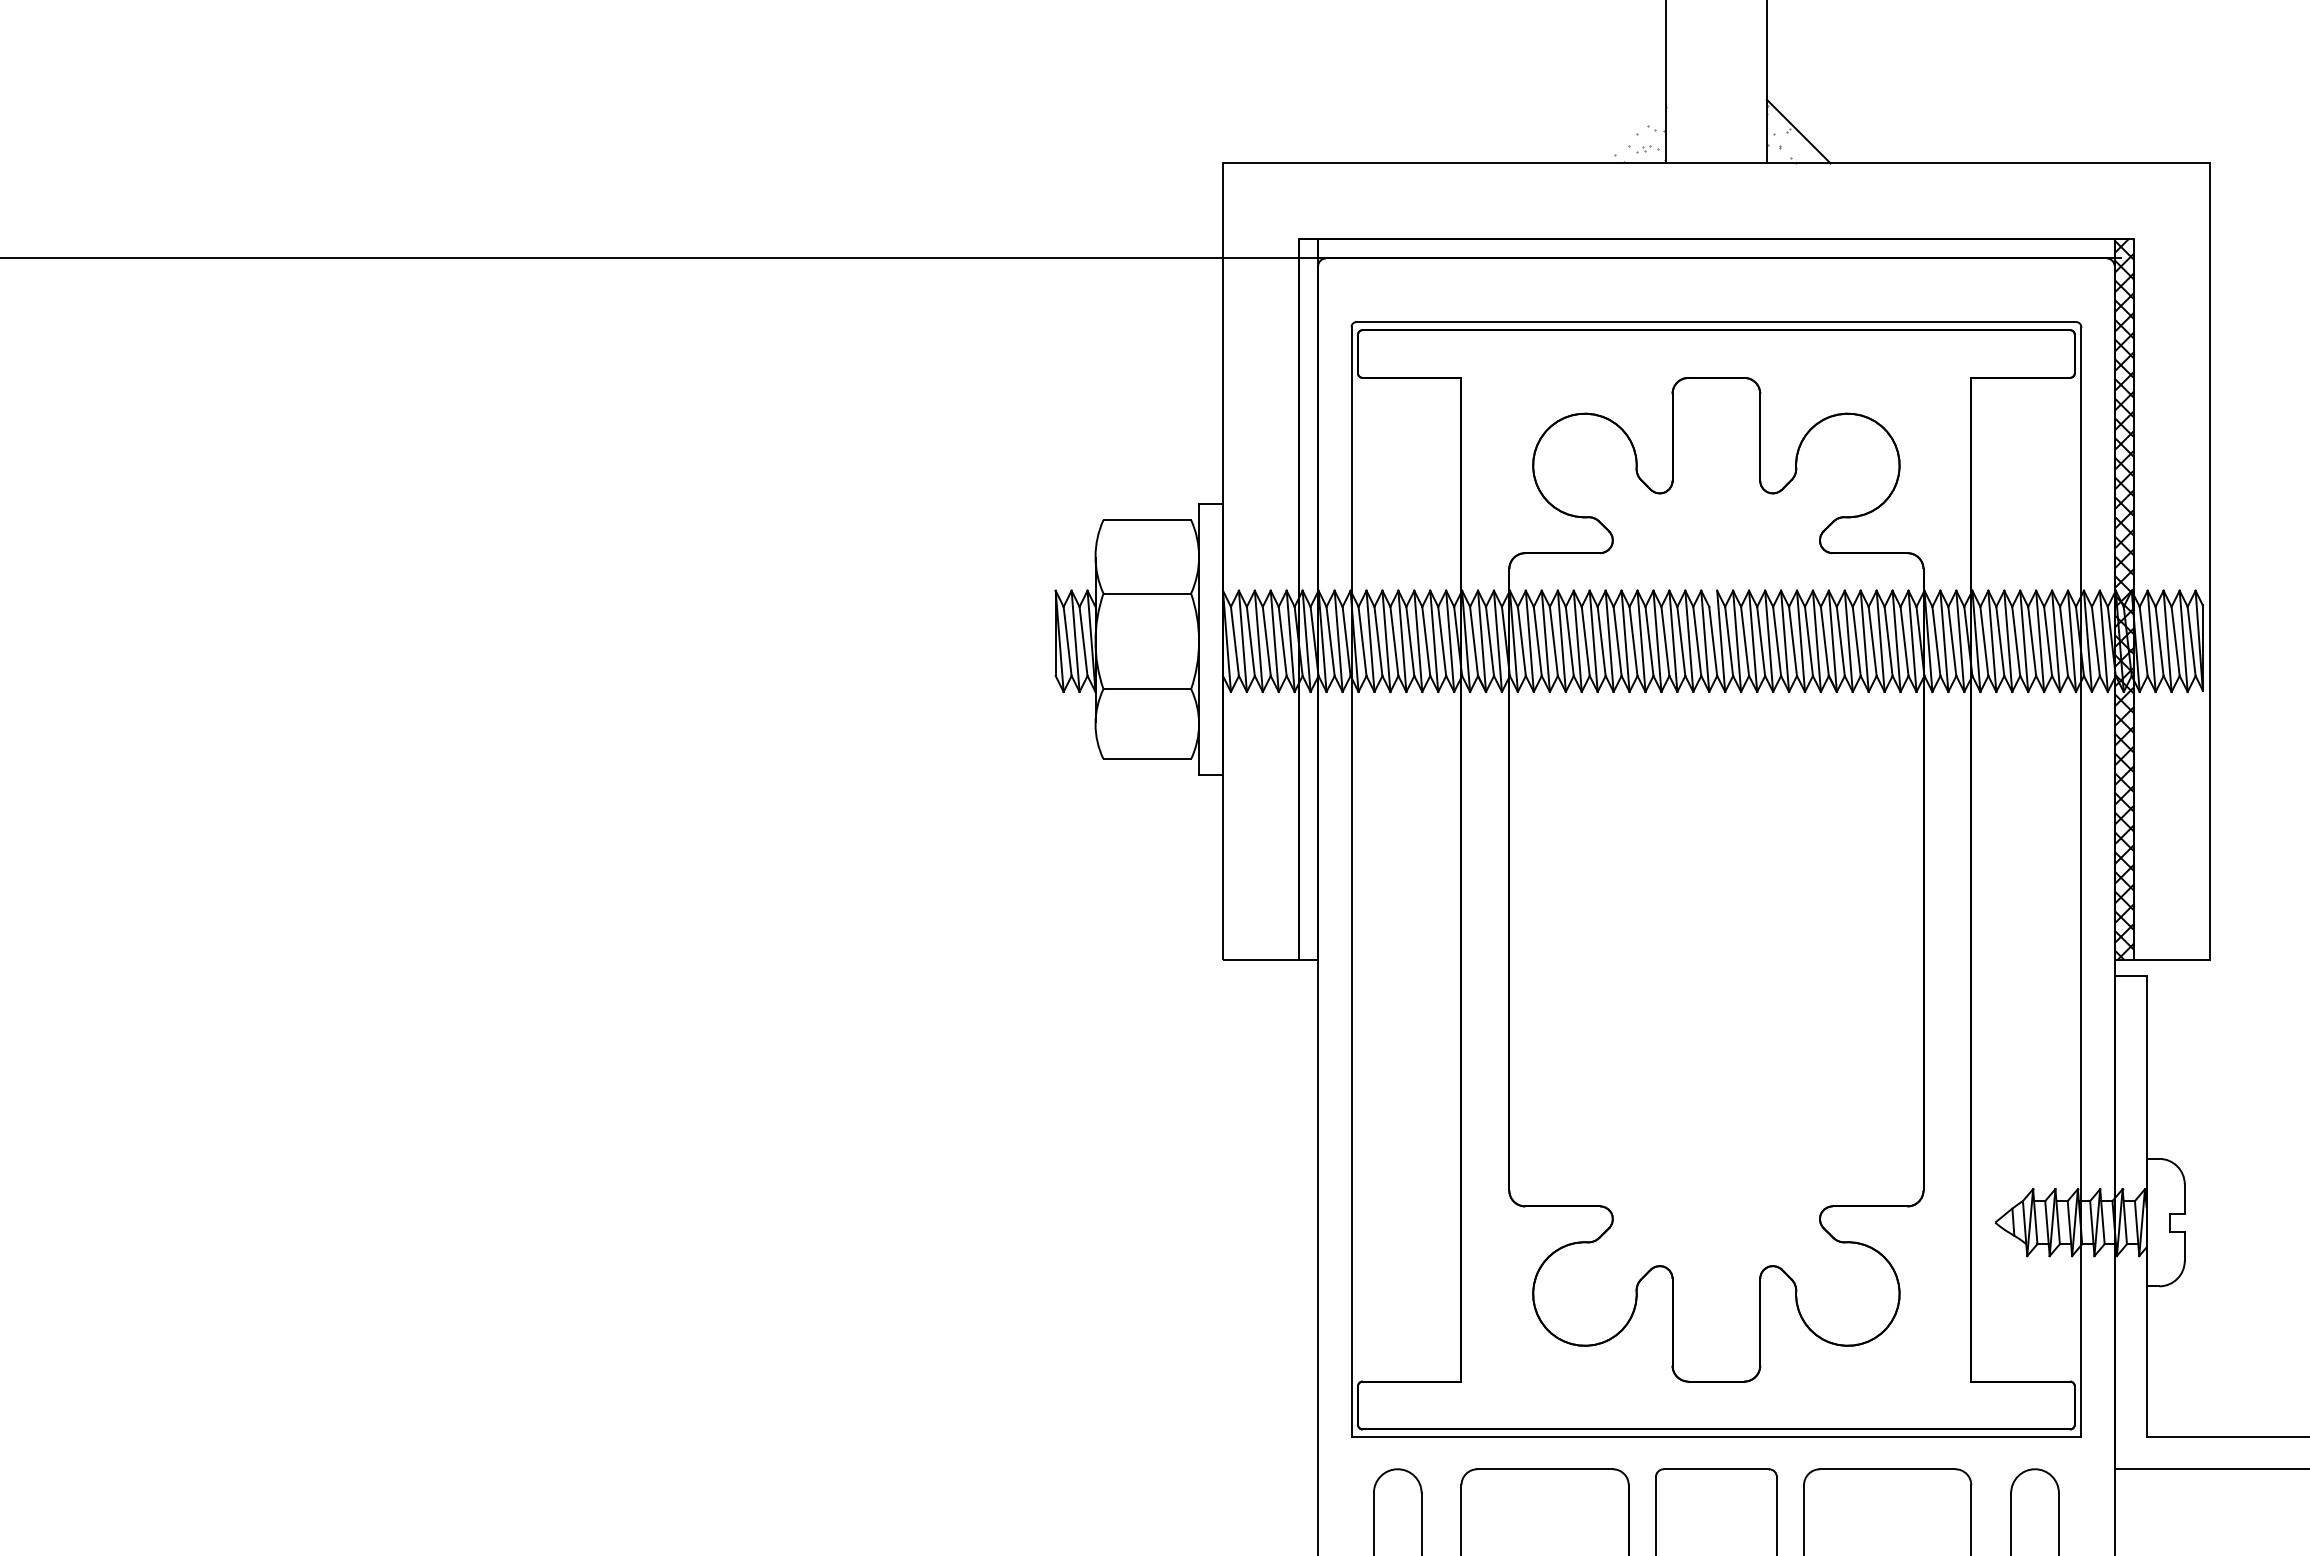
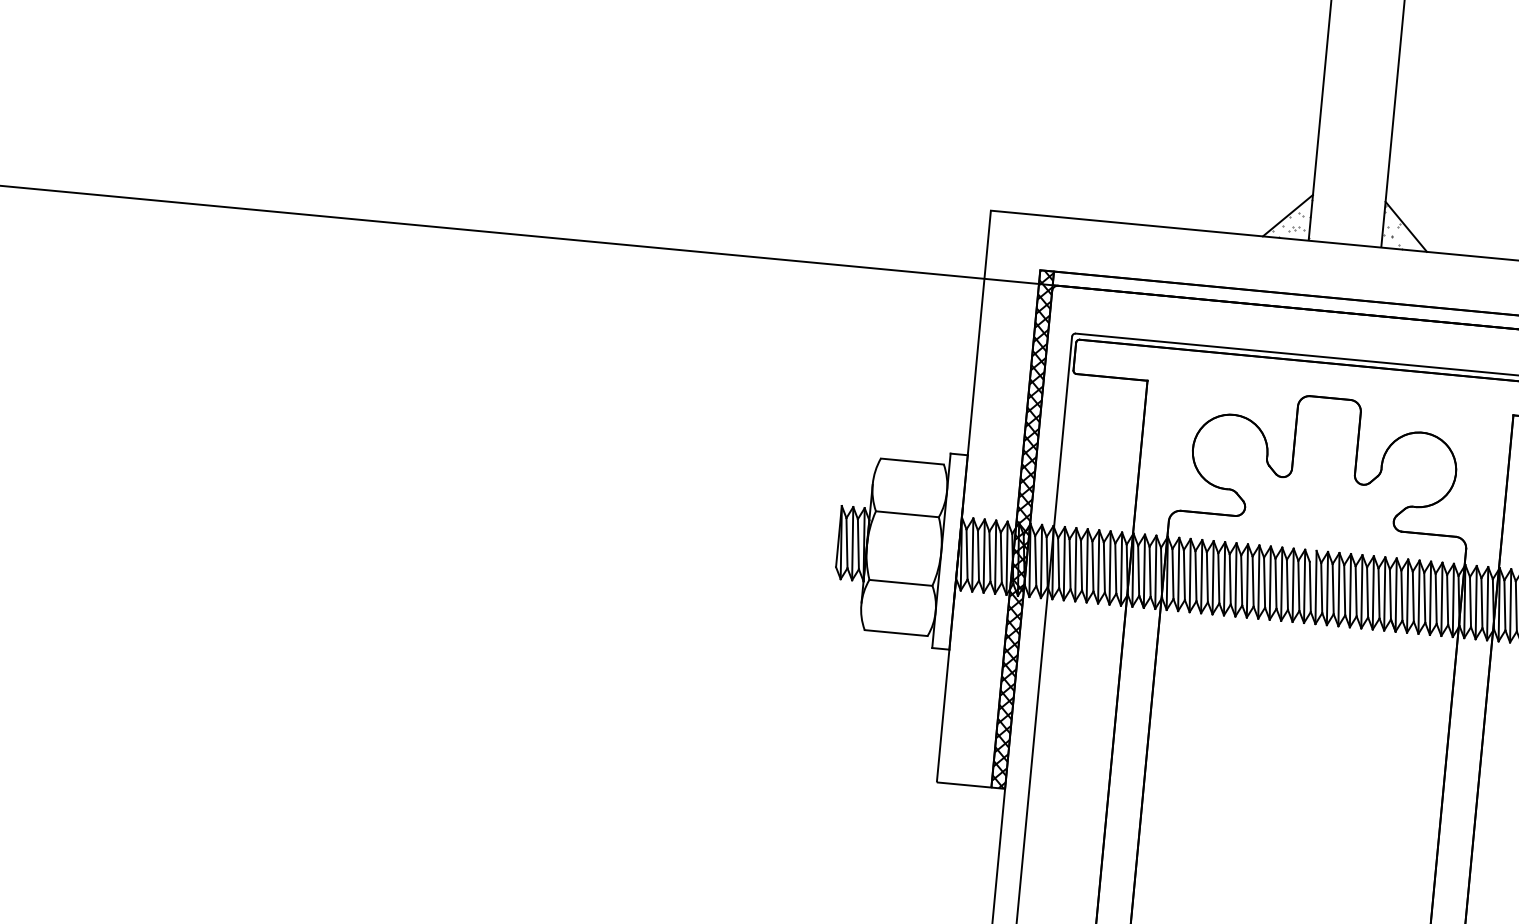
line: (1633, 131) -> (1287, 215), added
hatch: (1308, 599) -> (1022, 529), added

